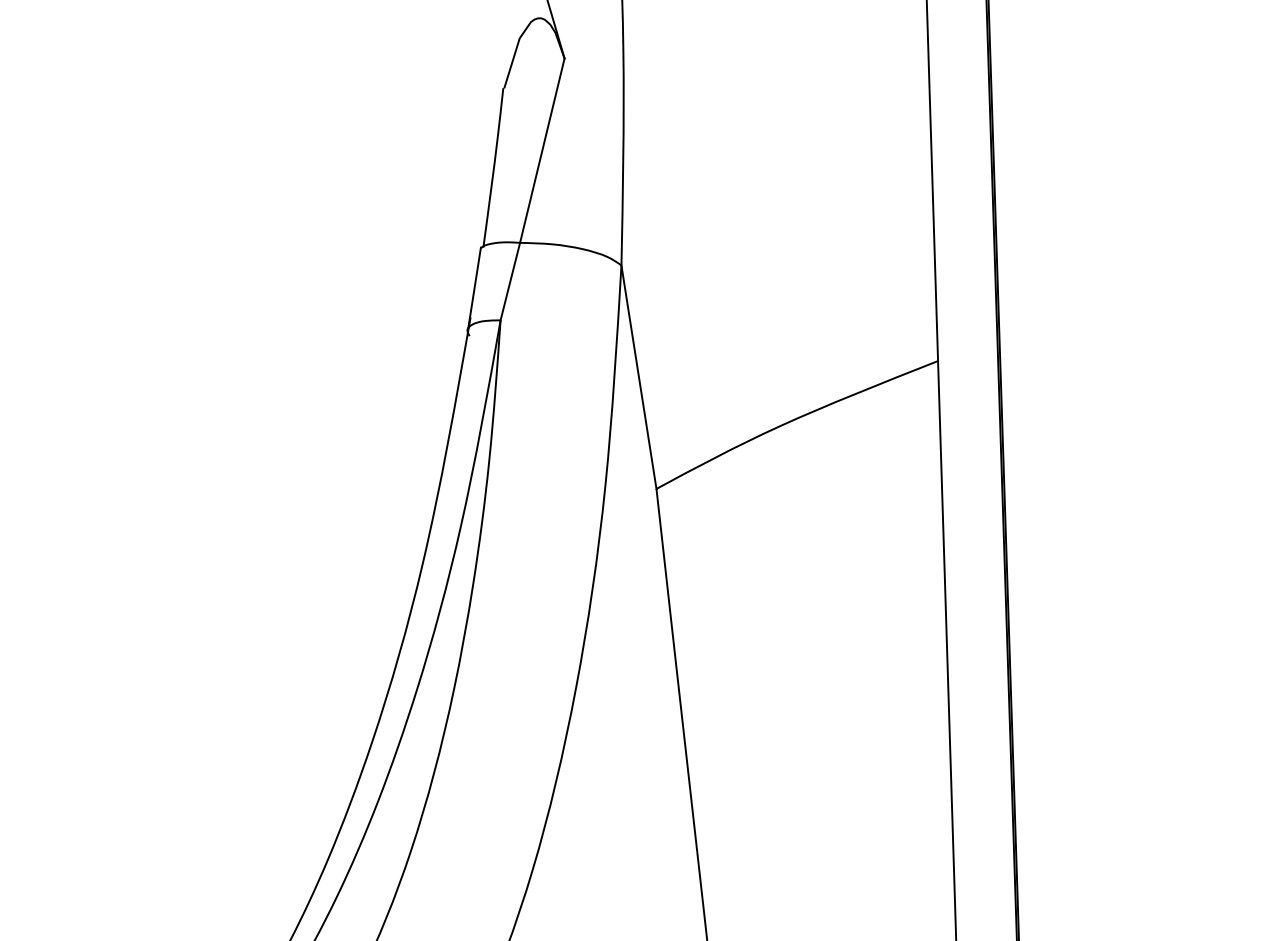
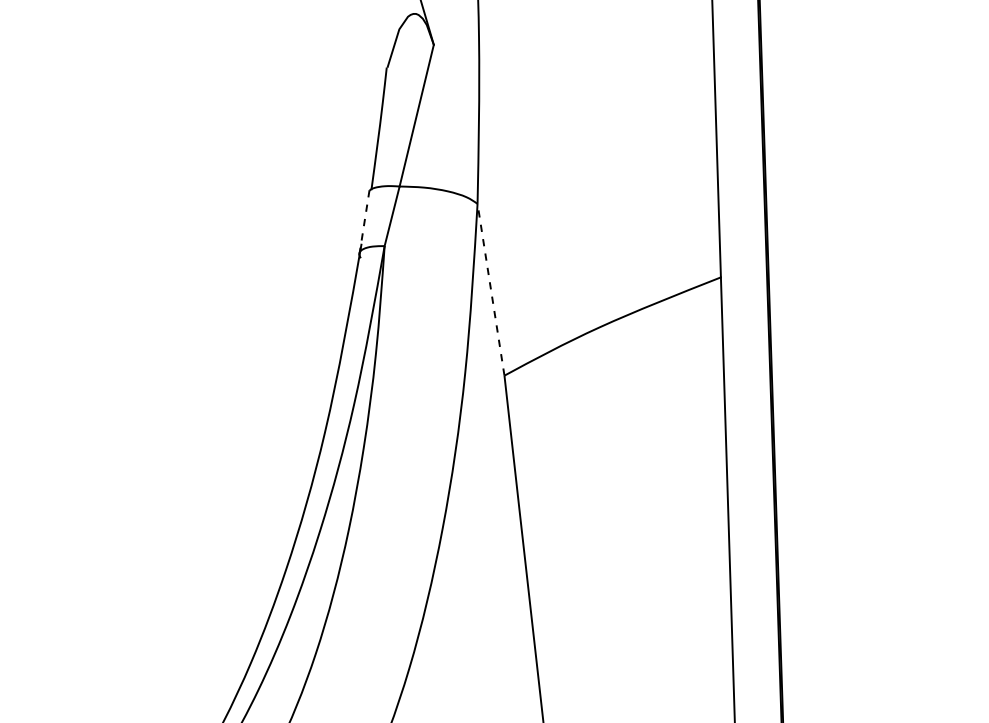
line: (474, 287) -> (364, 220), solid -> dashed
line: (638, 376) -> (490, 289), solid -> dashed

